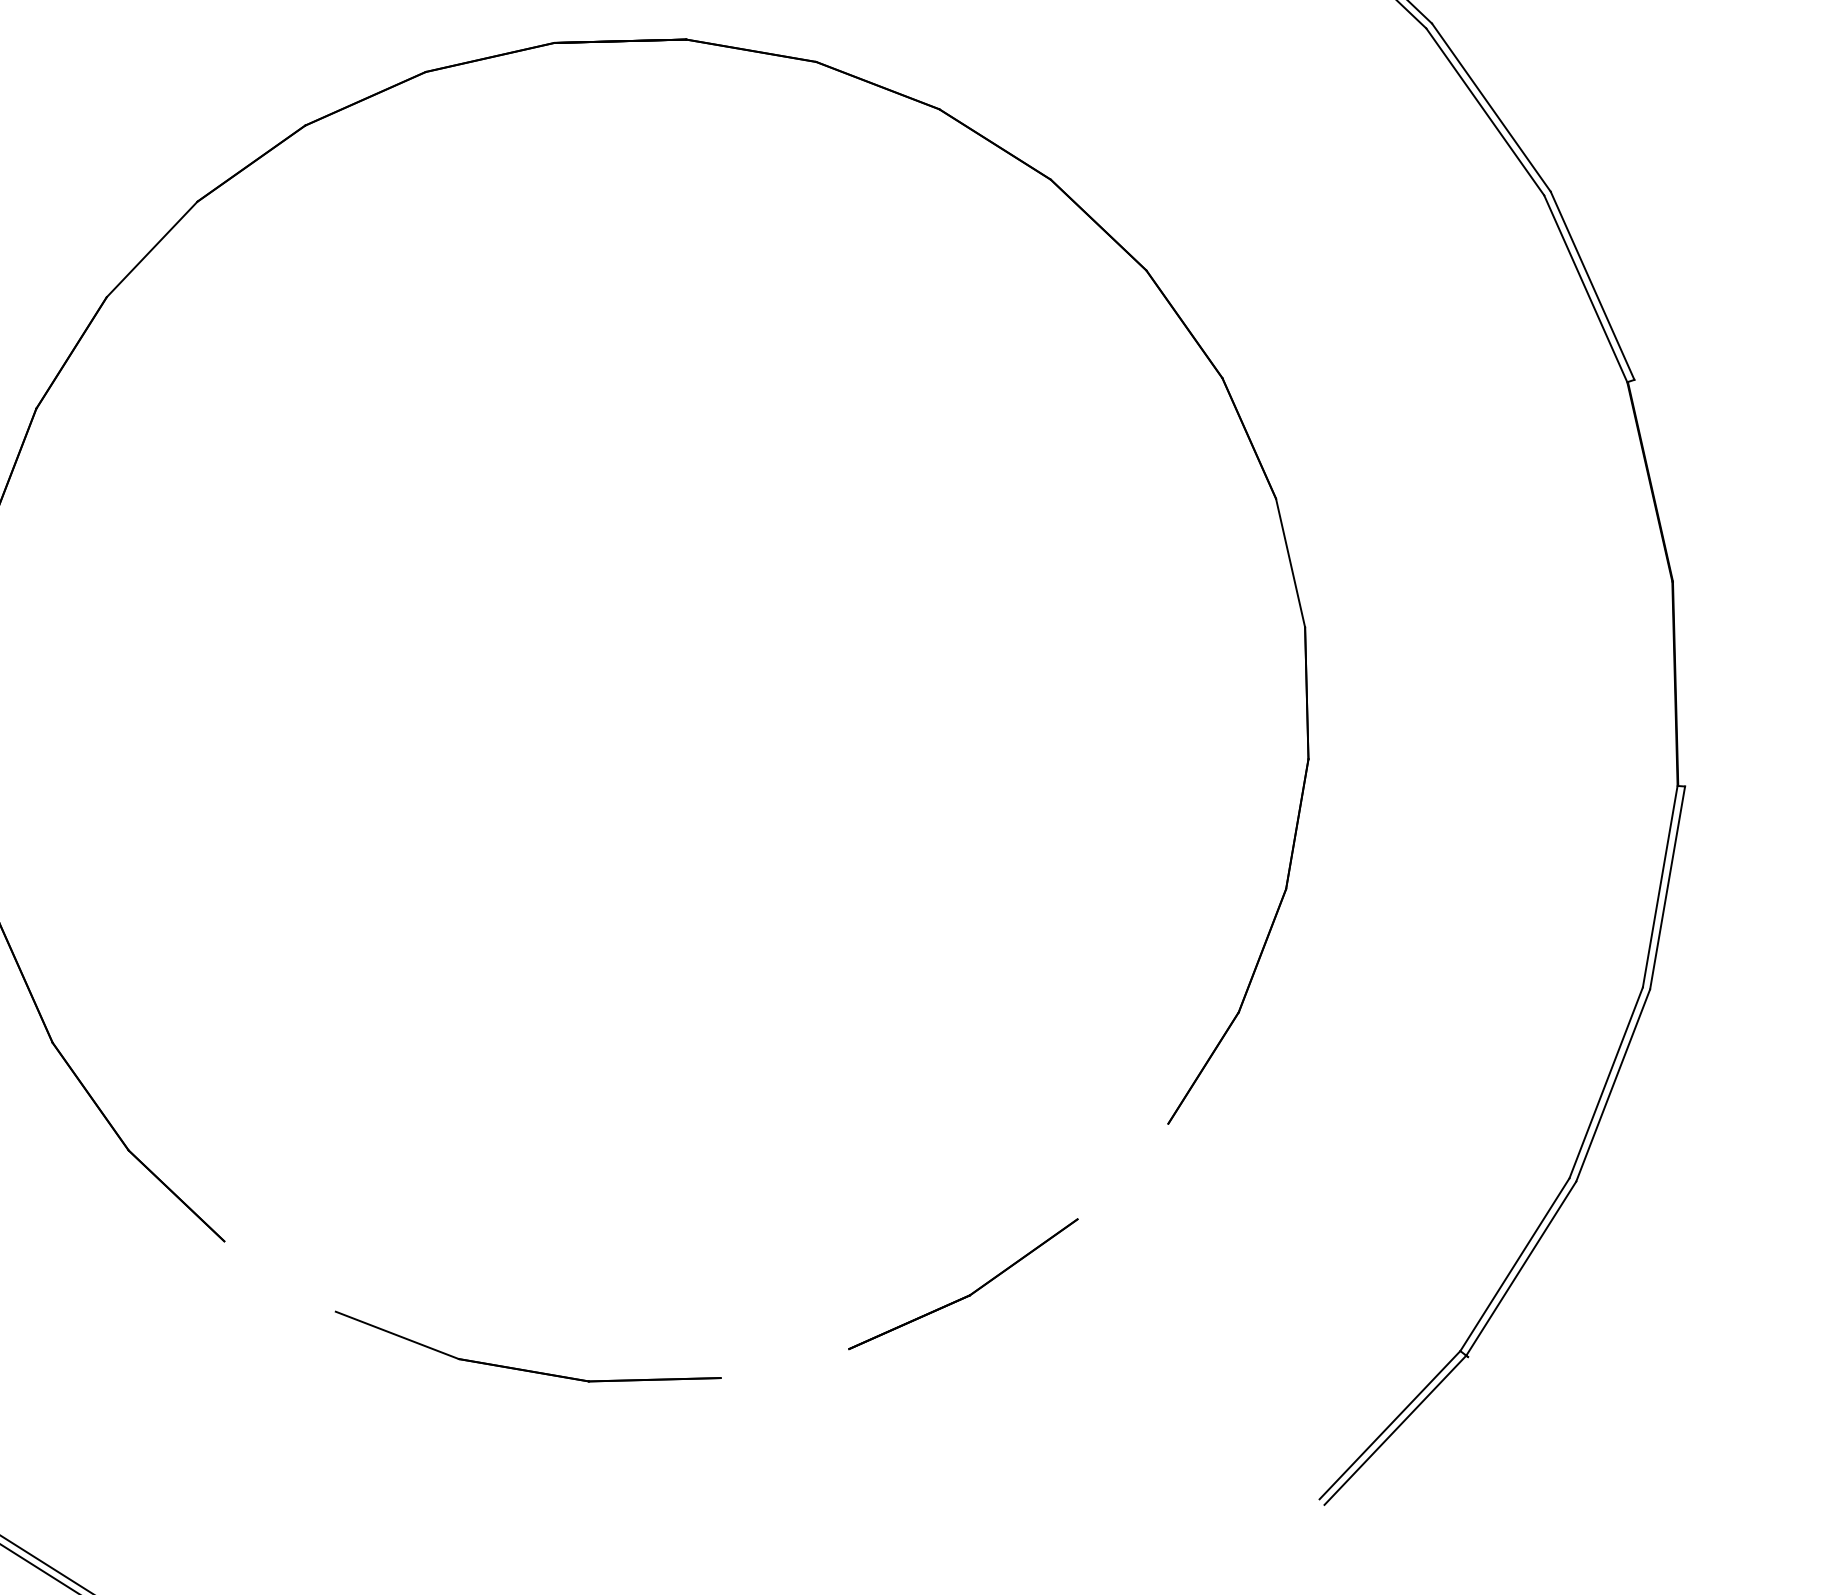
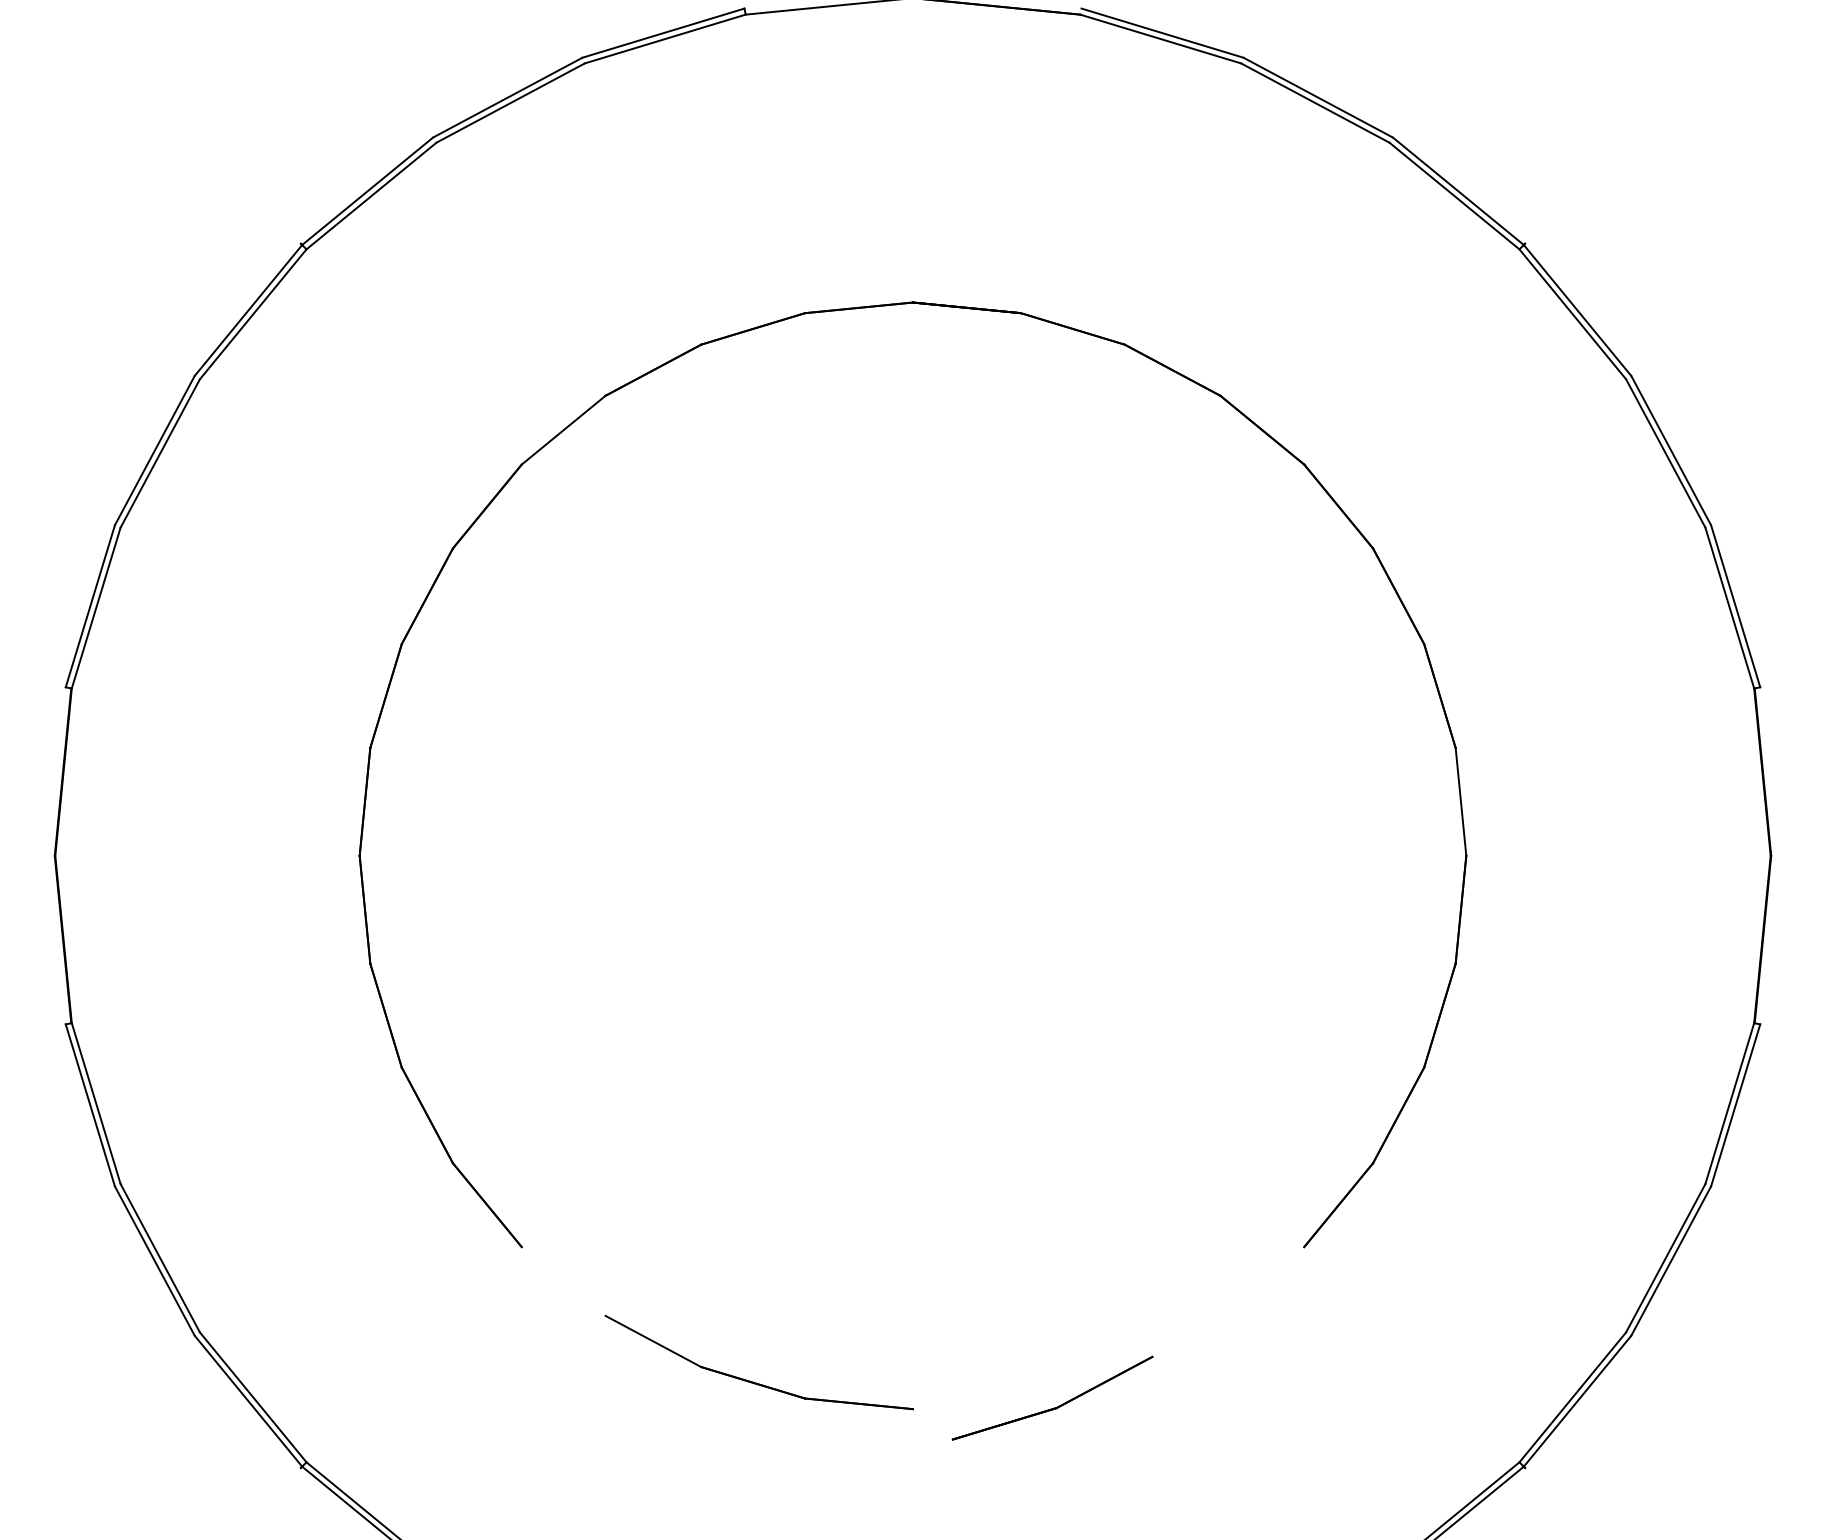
part: (967, 1295) -> (1054, 1407), moved

